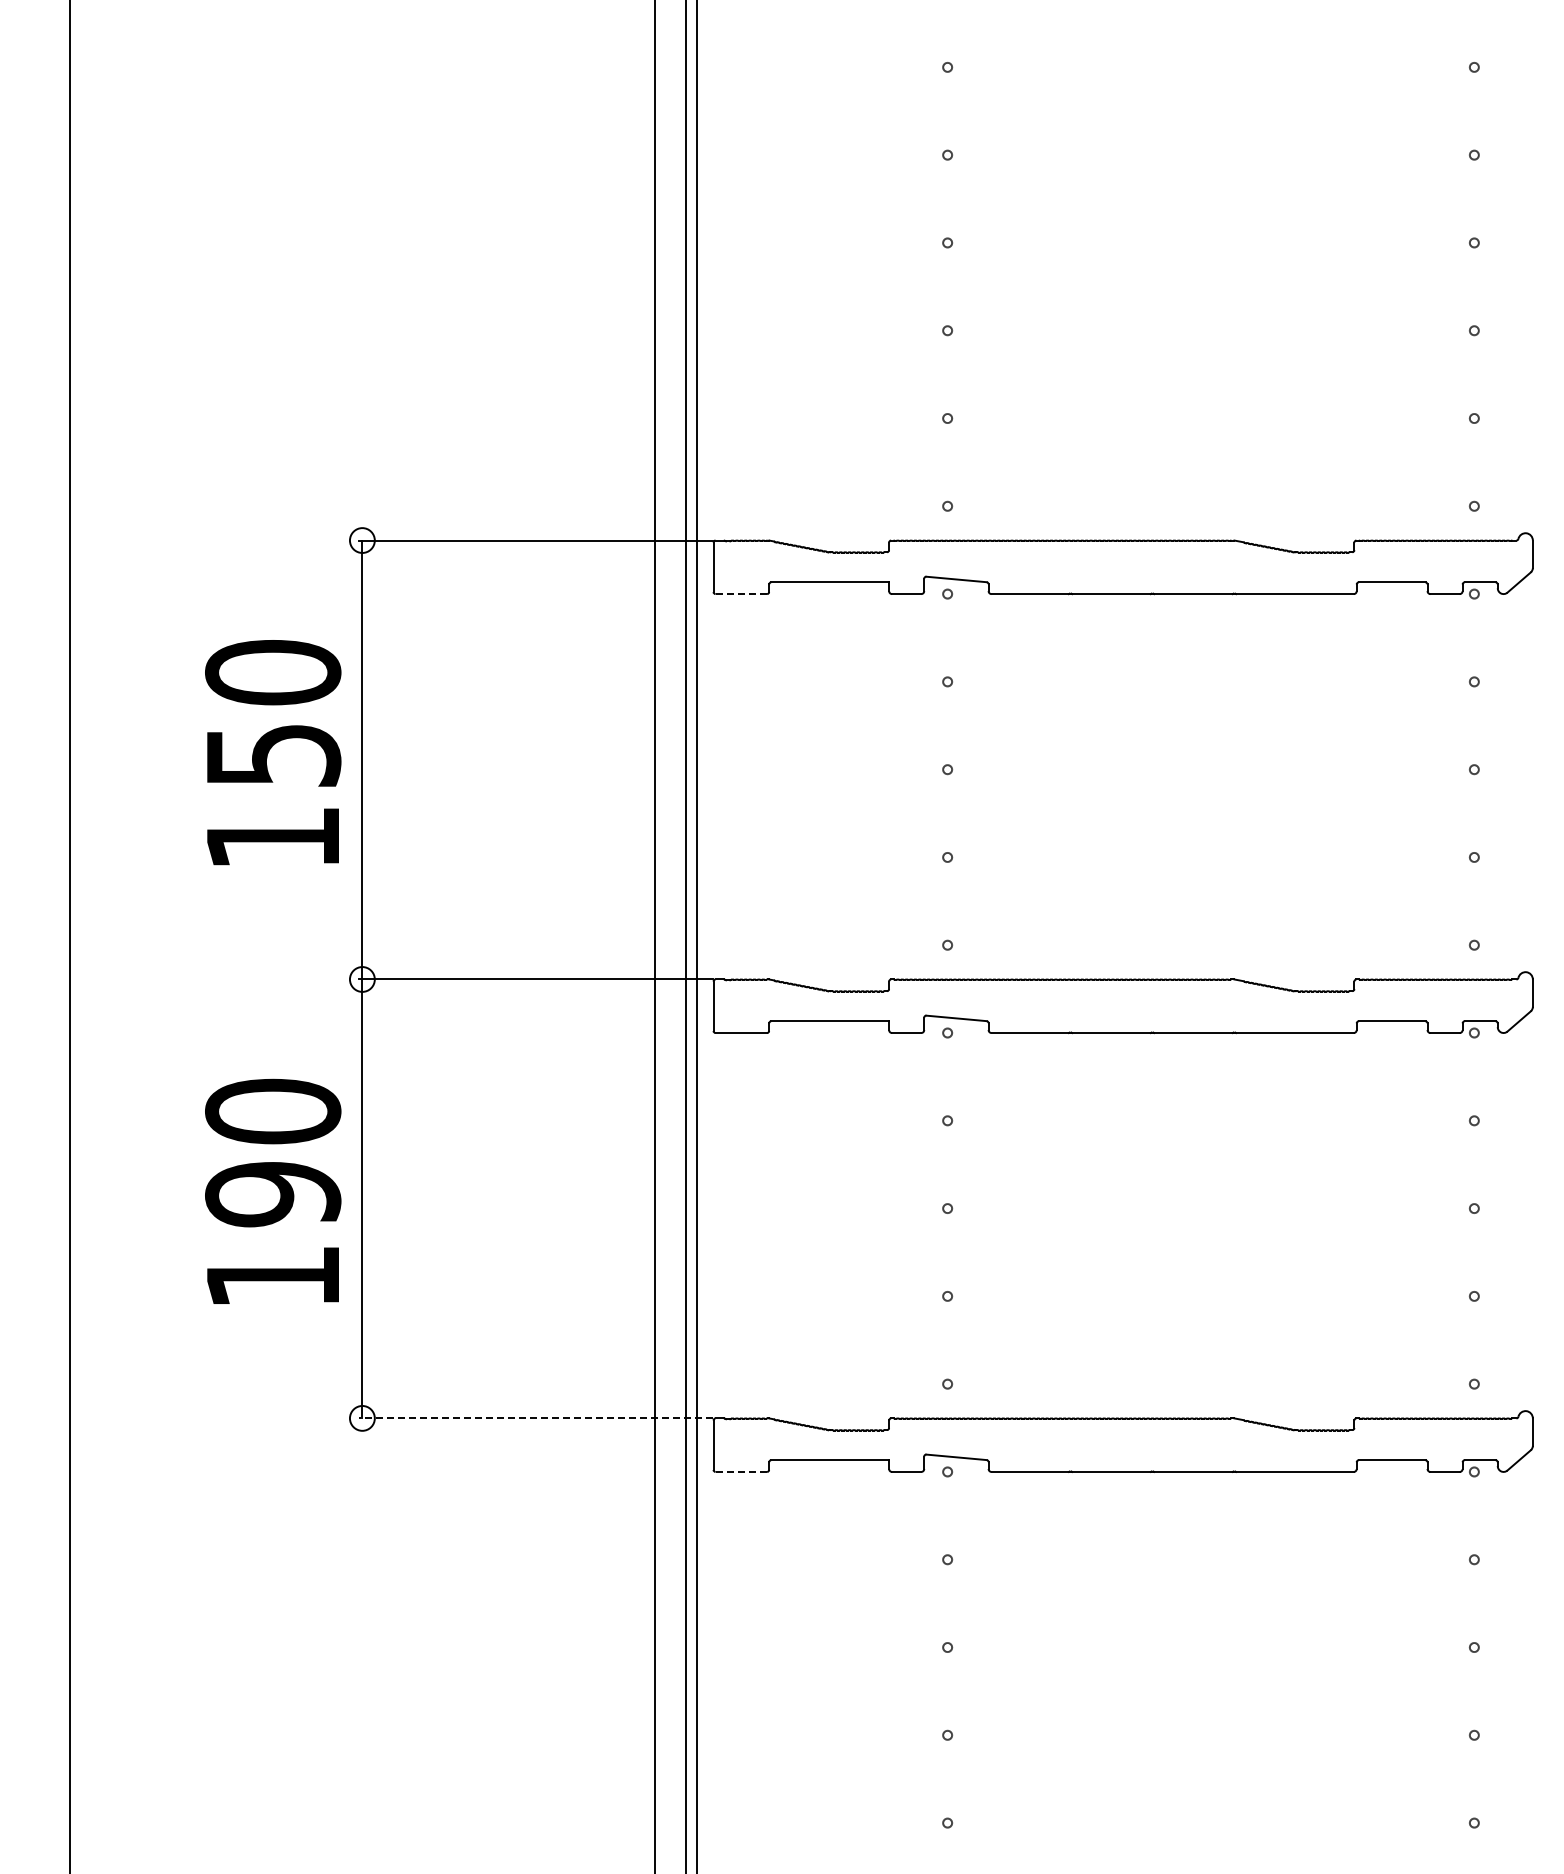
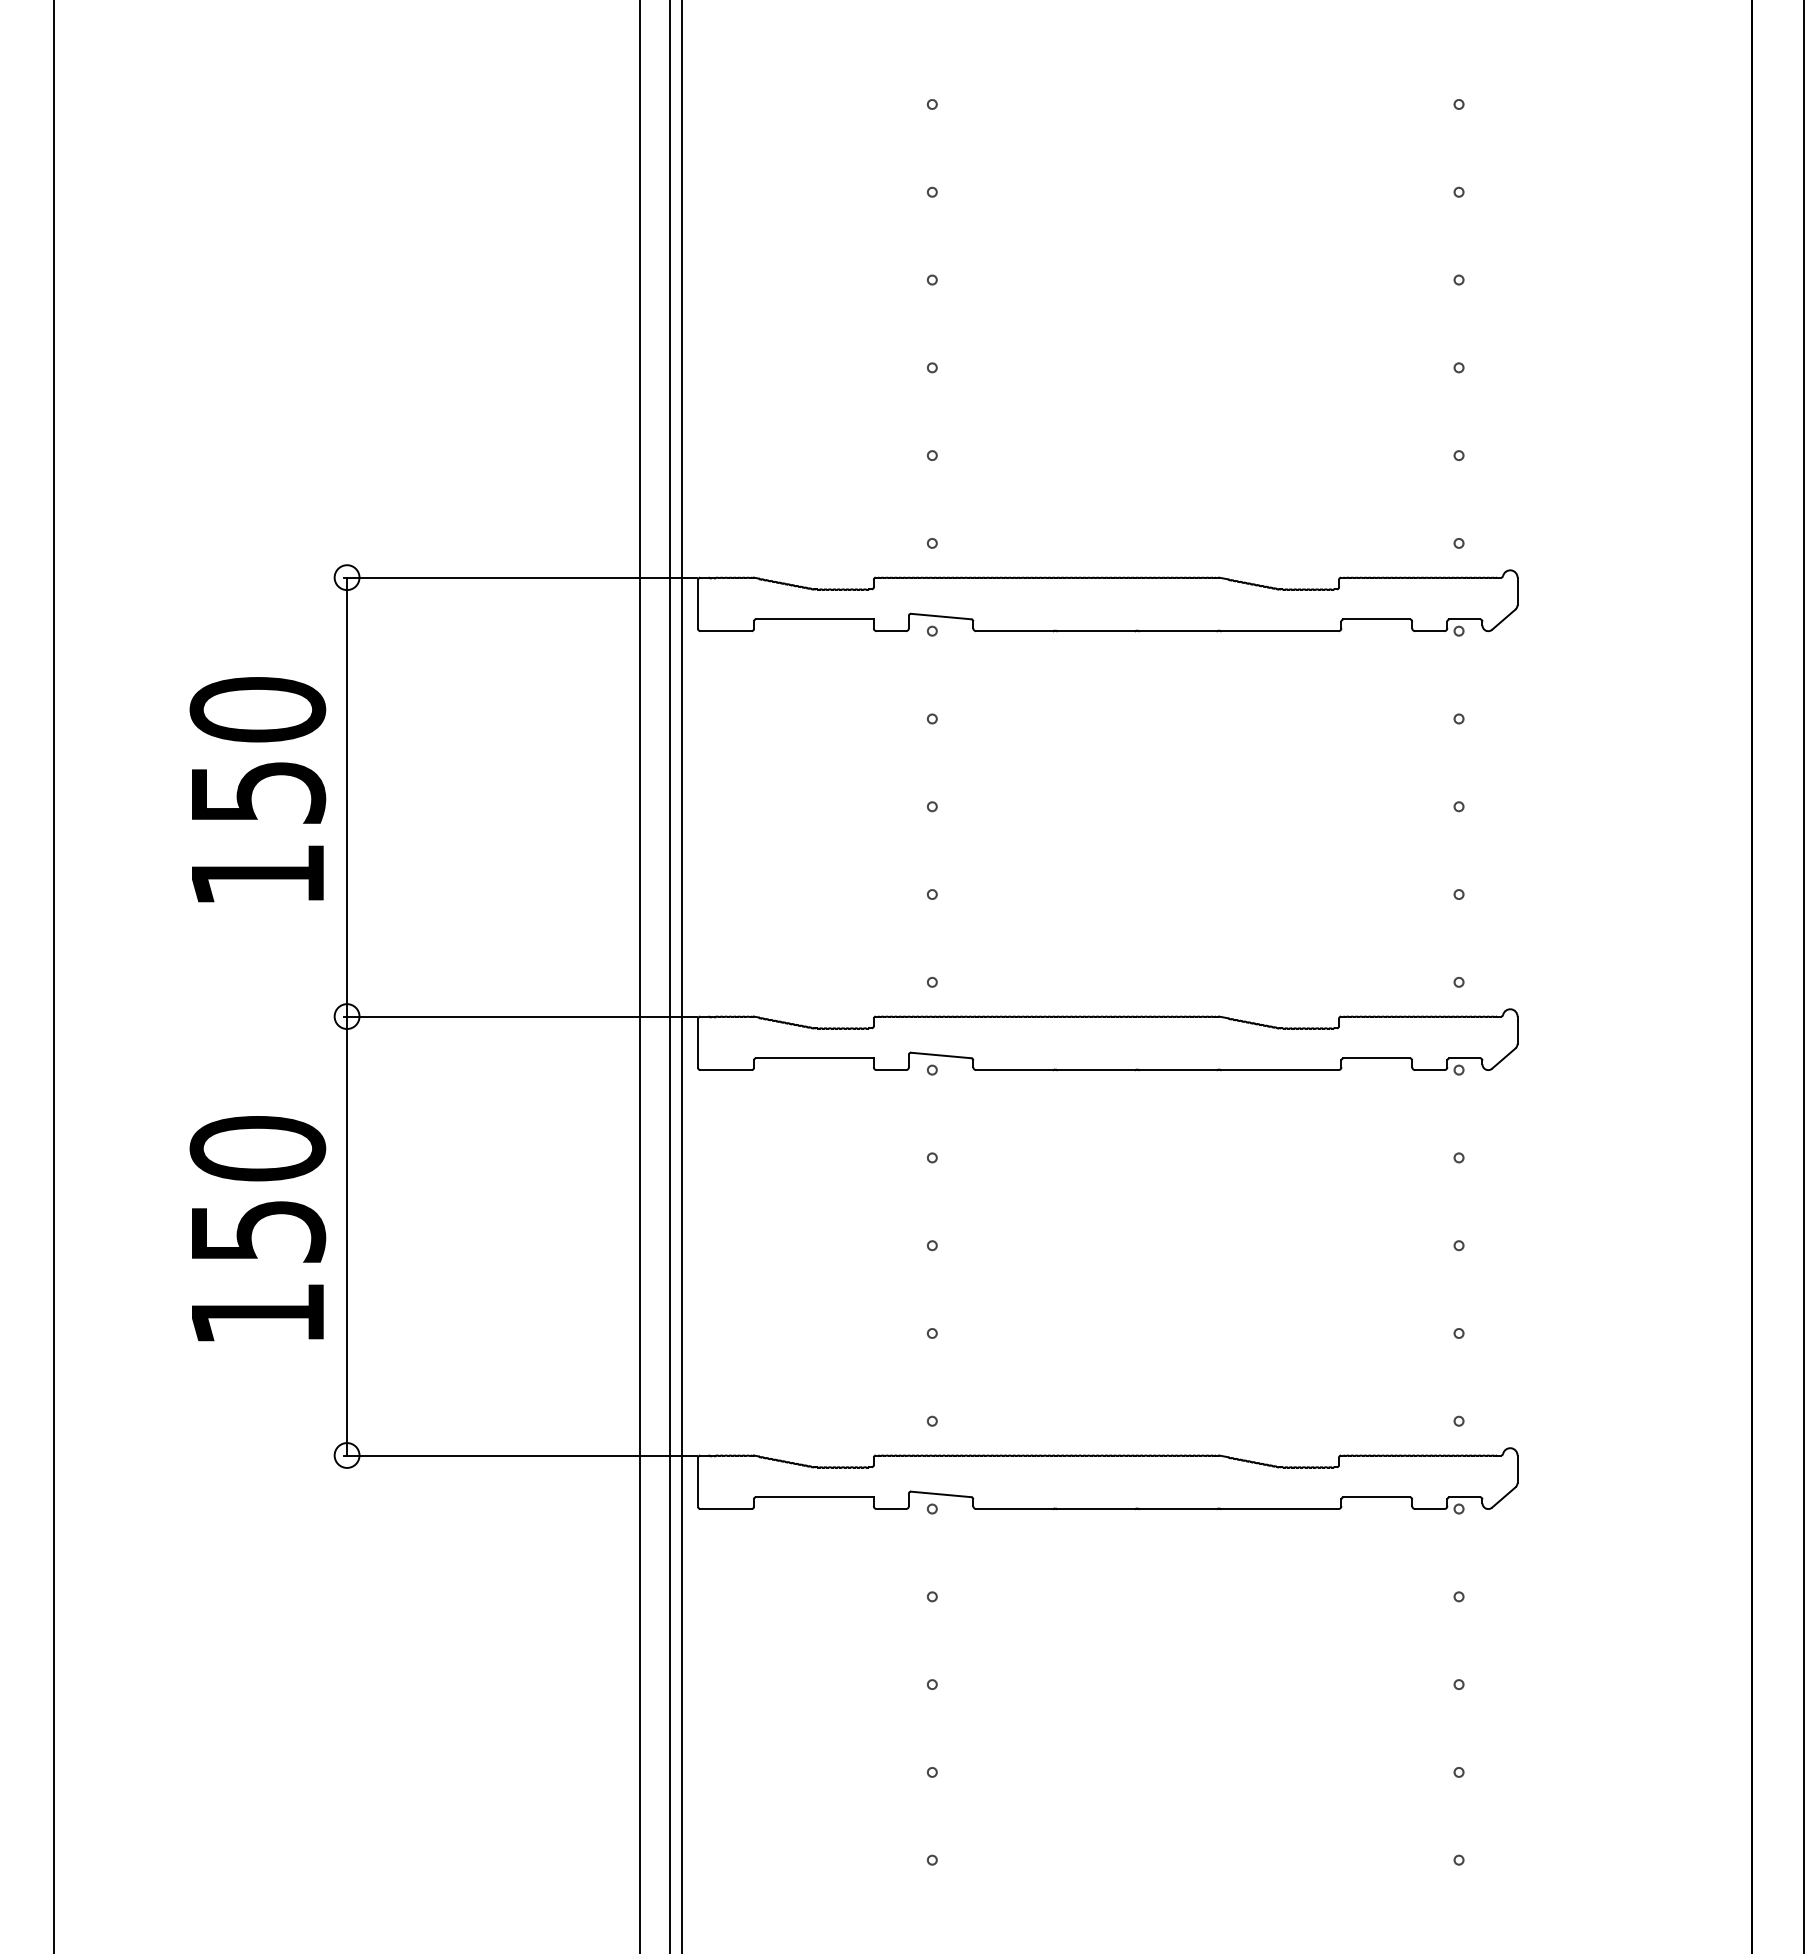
line: (741, 594) -> (726, 631), dashed -> solid
text: (272, 1194) -> (257, 1231), 190 -> 150
line: (535, 1418) -> (520, 1455), dashed -> solid
line: (741, 1472) -> (726, 1509), dashed -> solid

